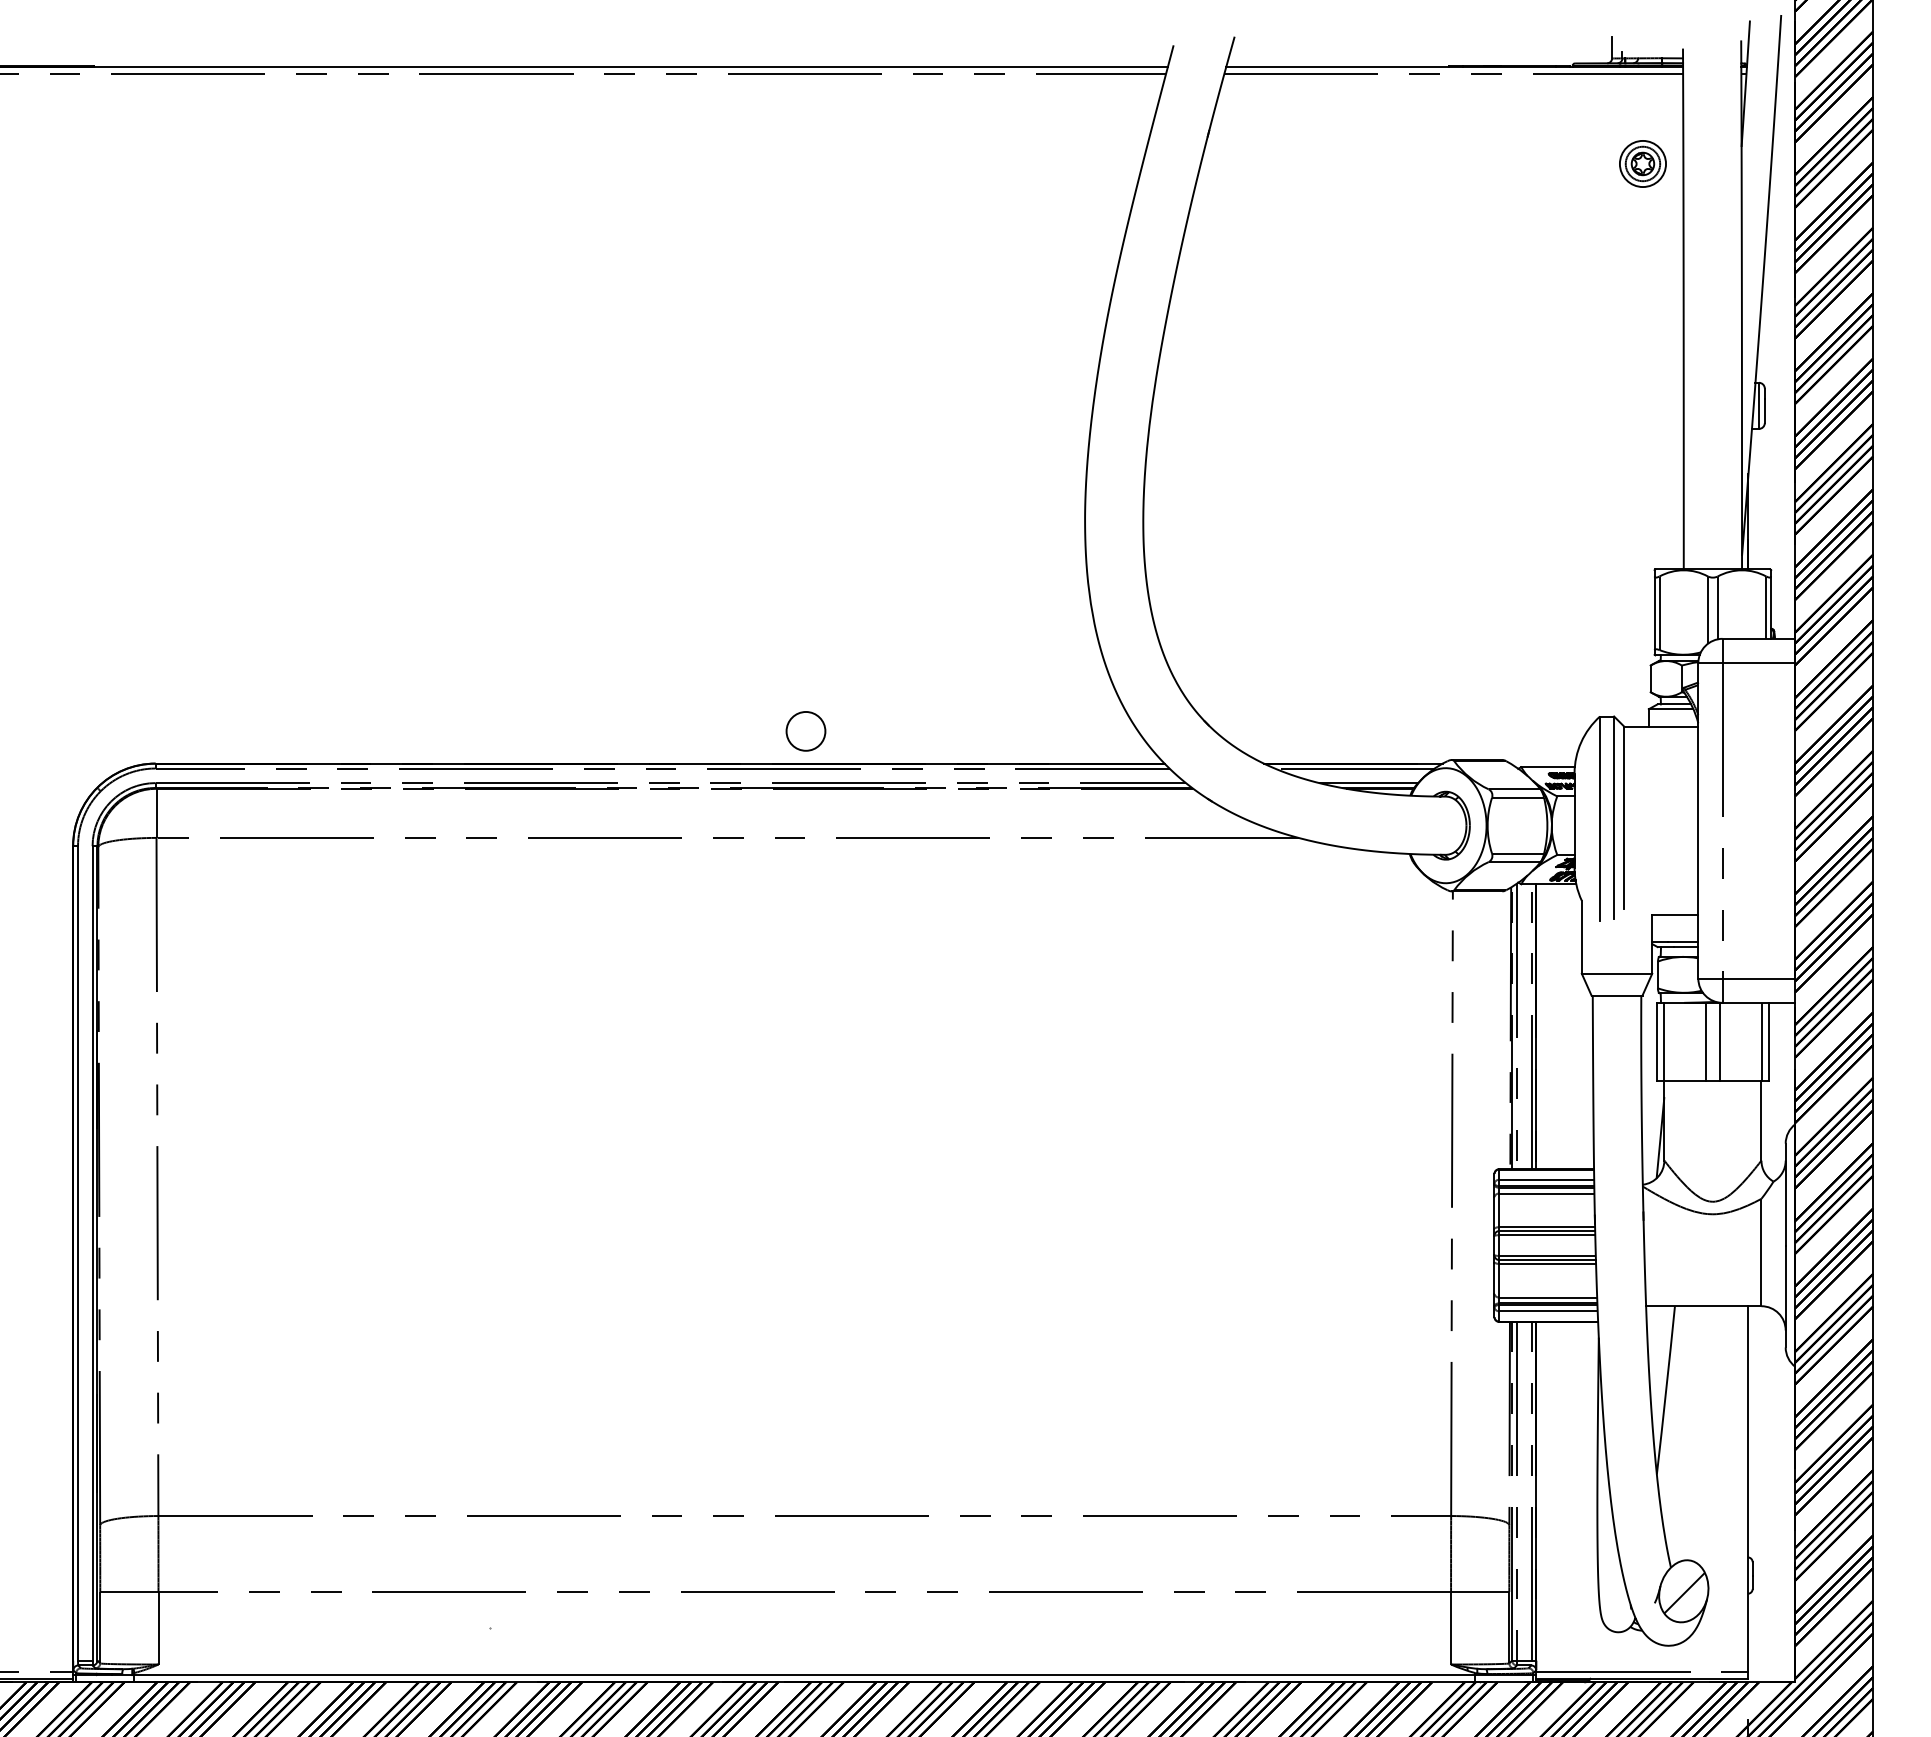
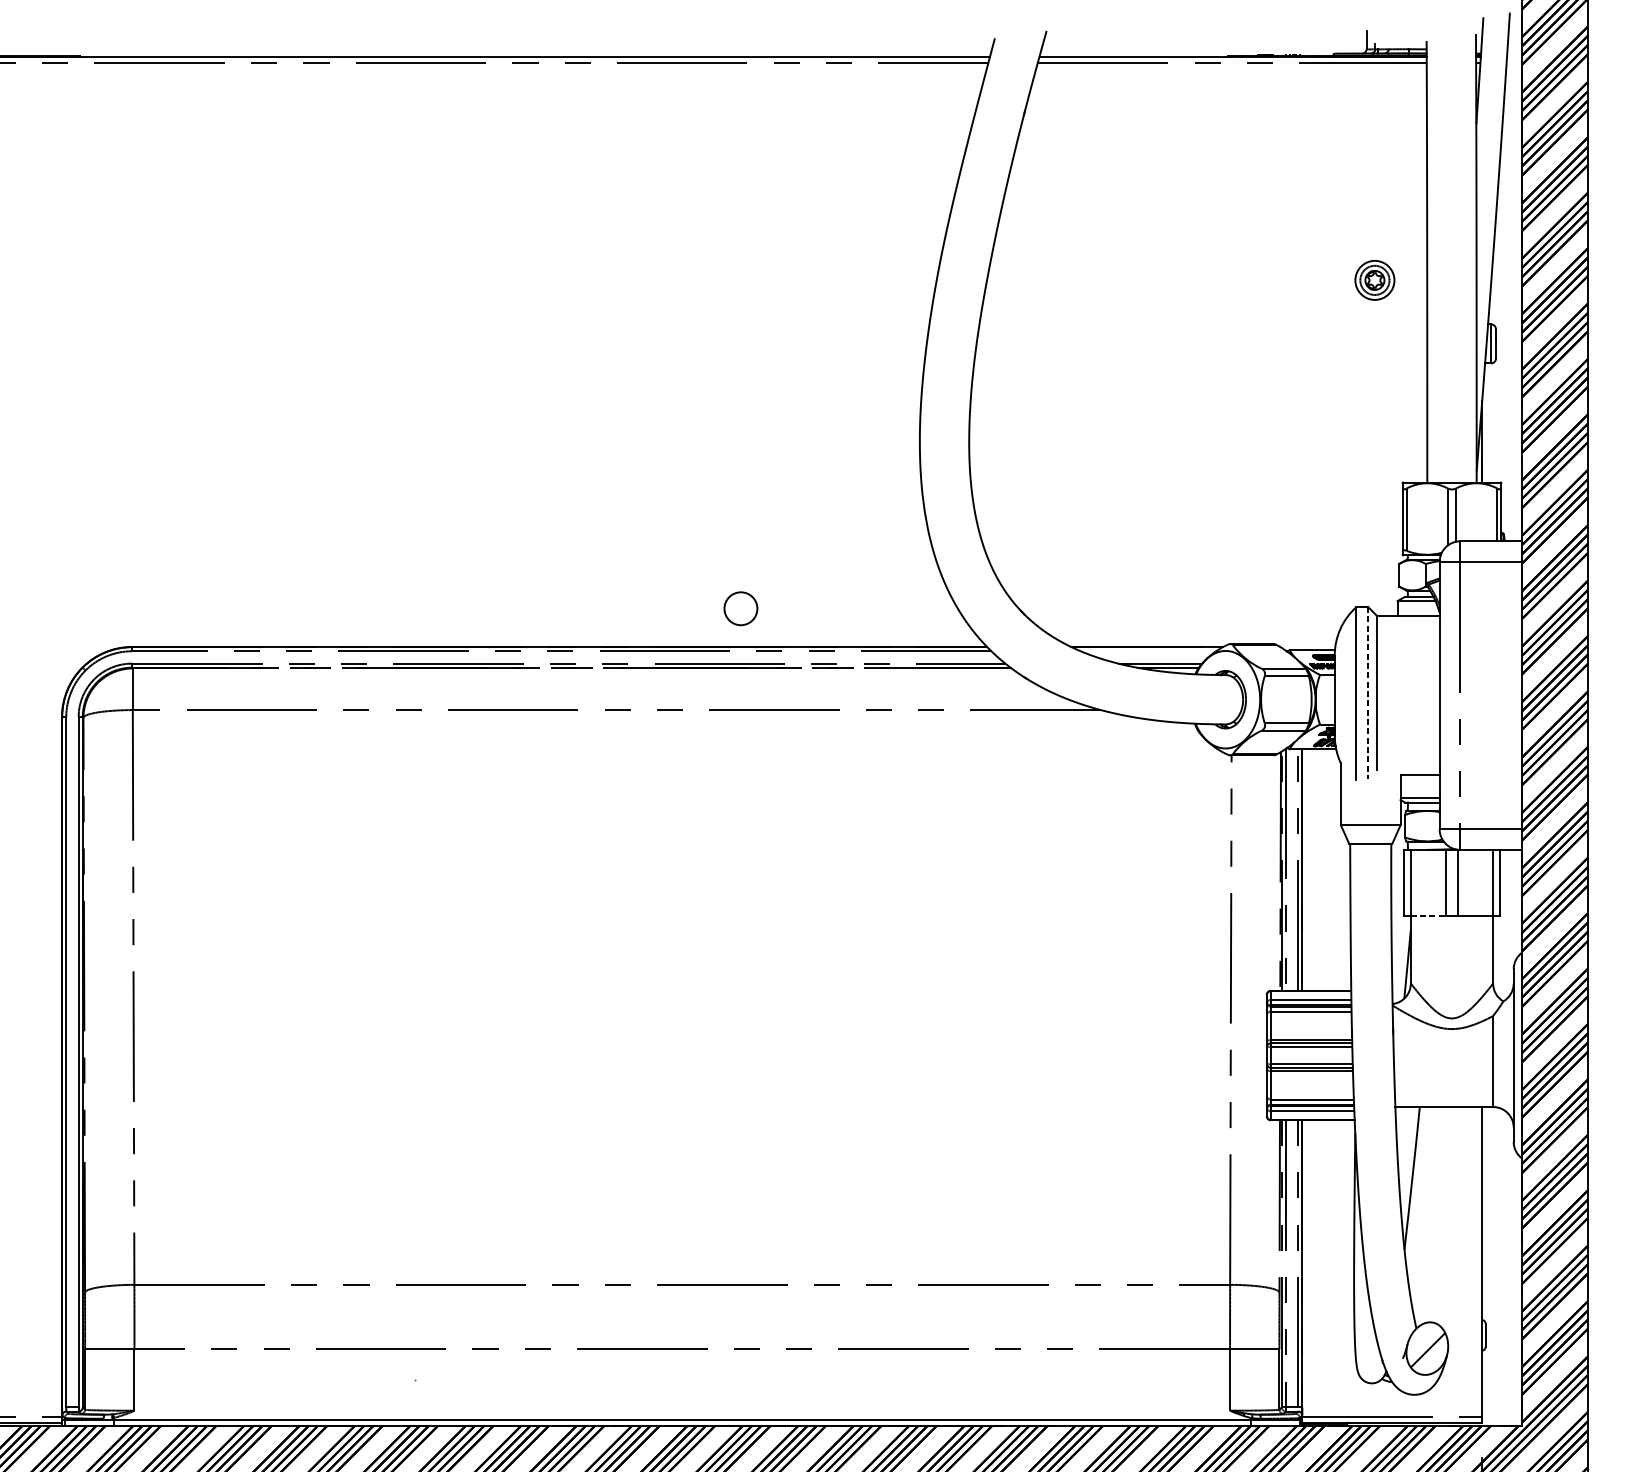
part: (1642, 163) -> (1374, 279), moved
circle: (805, 731) -> (740, 608), moved
line: (1354, 768) -> (1148, 651), removed
line: (1614, 818) -> (1368, 693), solid -> dashed
line: (1684, 1080) -> (1427, 915), solid -> dashed

